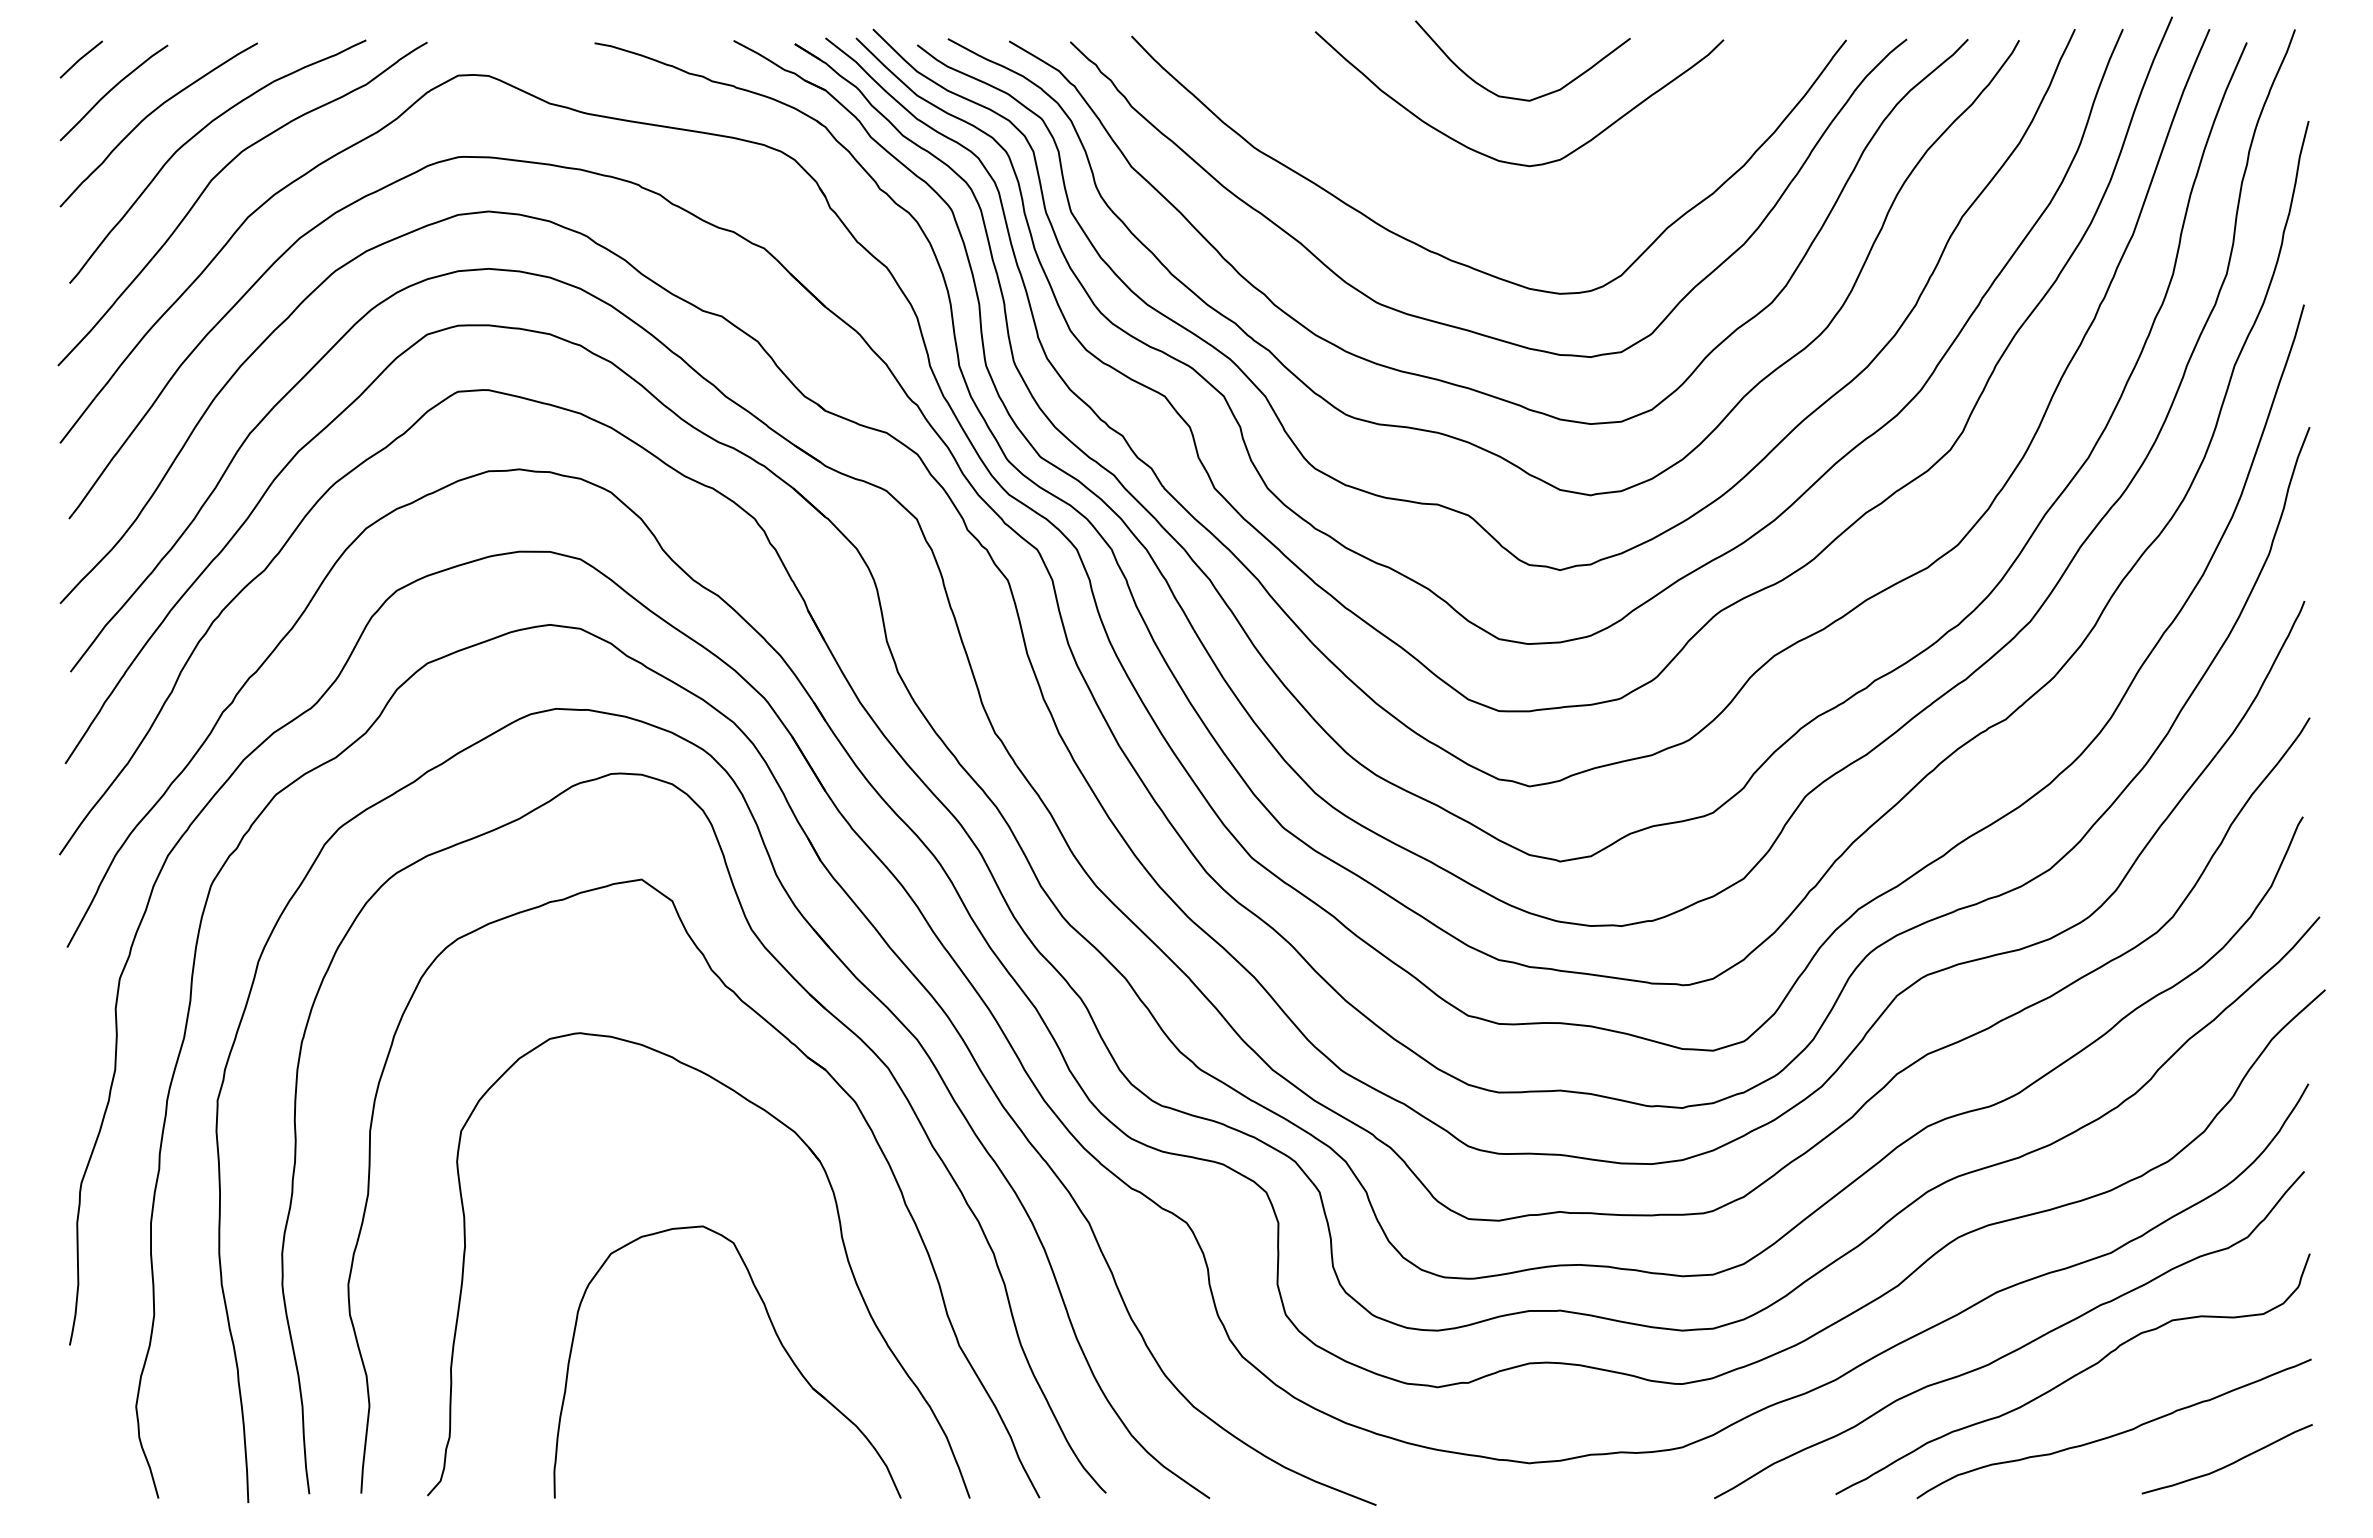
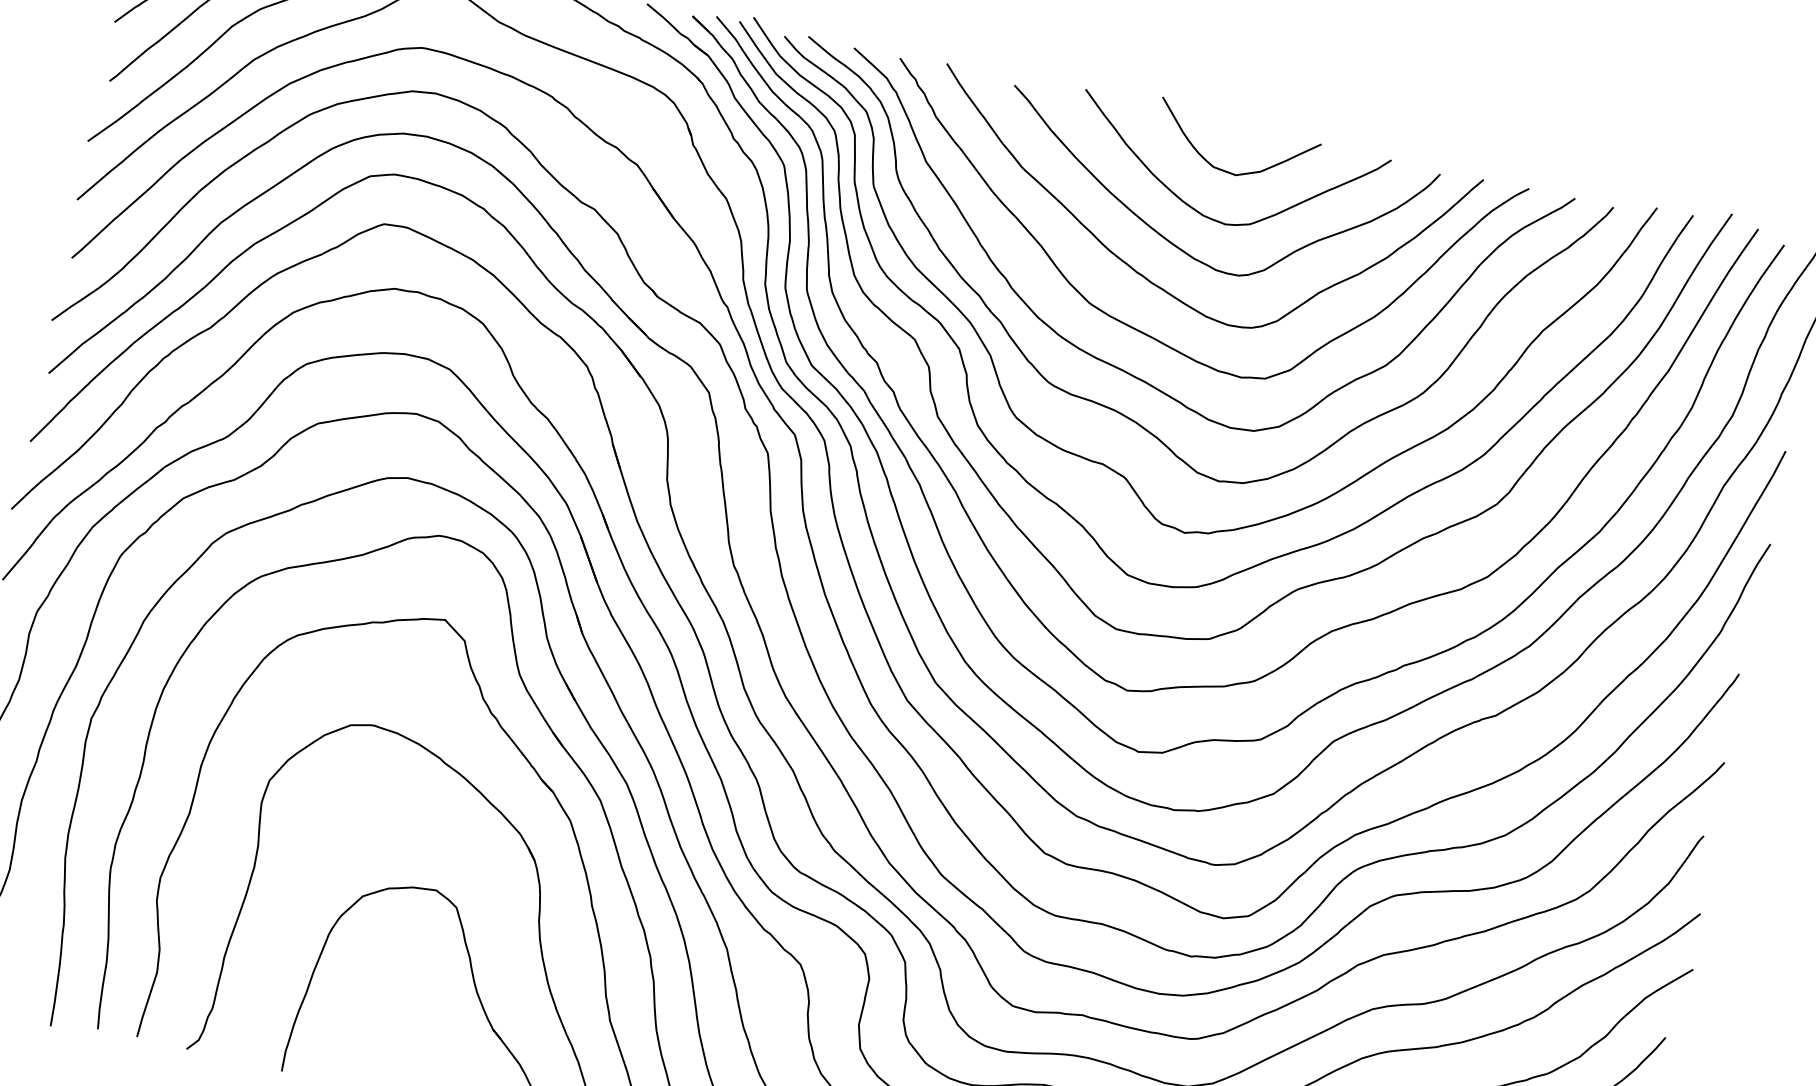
curve: (1473, 206) -> (1176, 245), added

